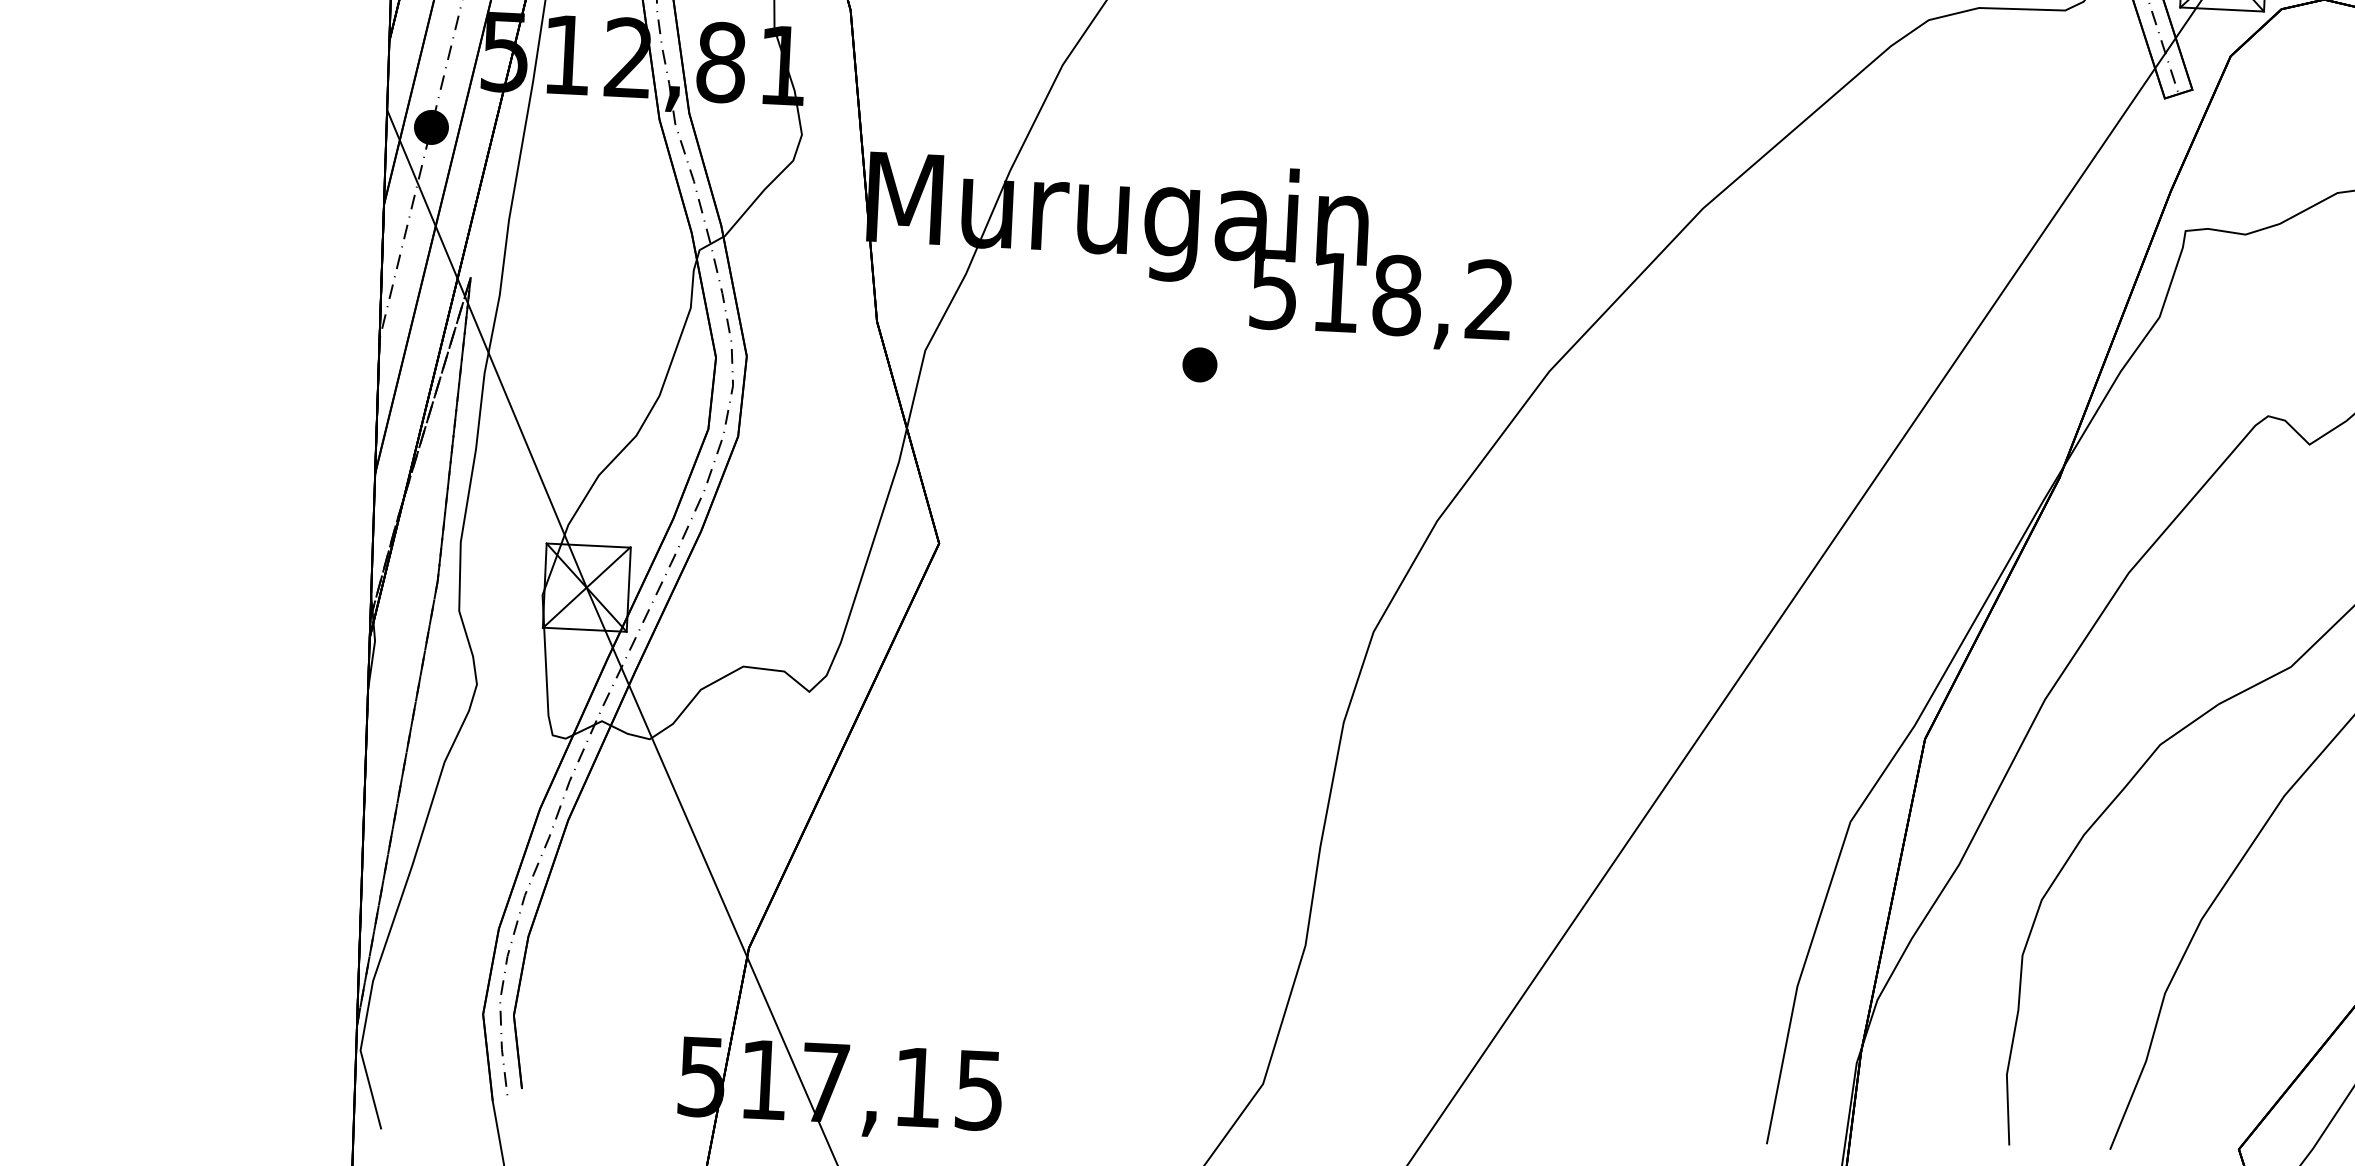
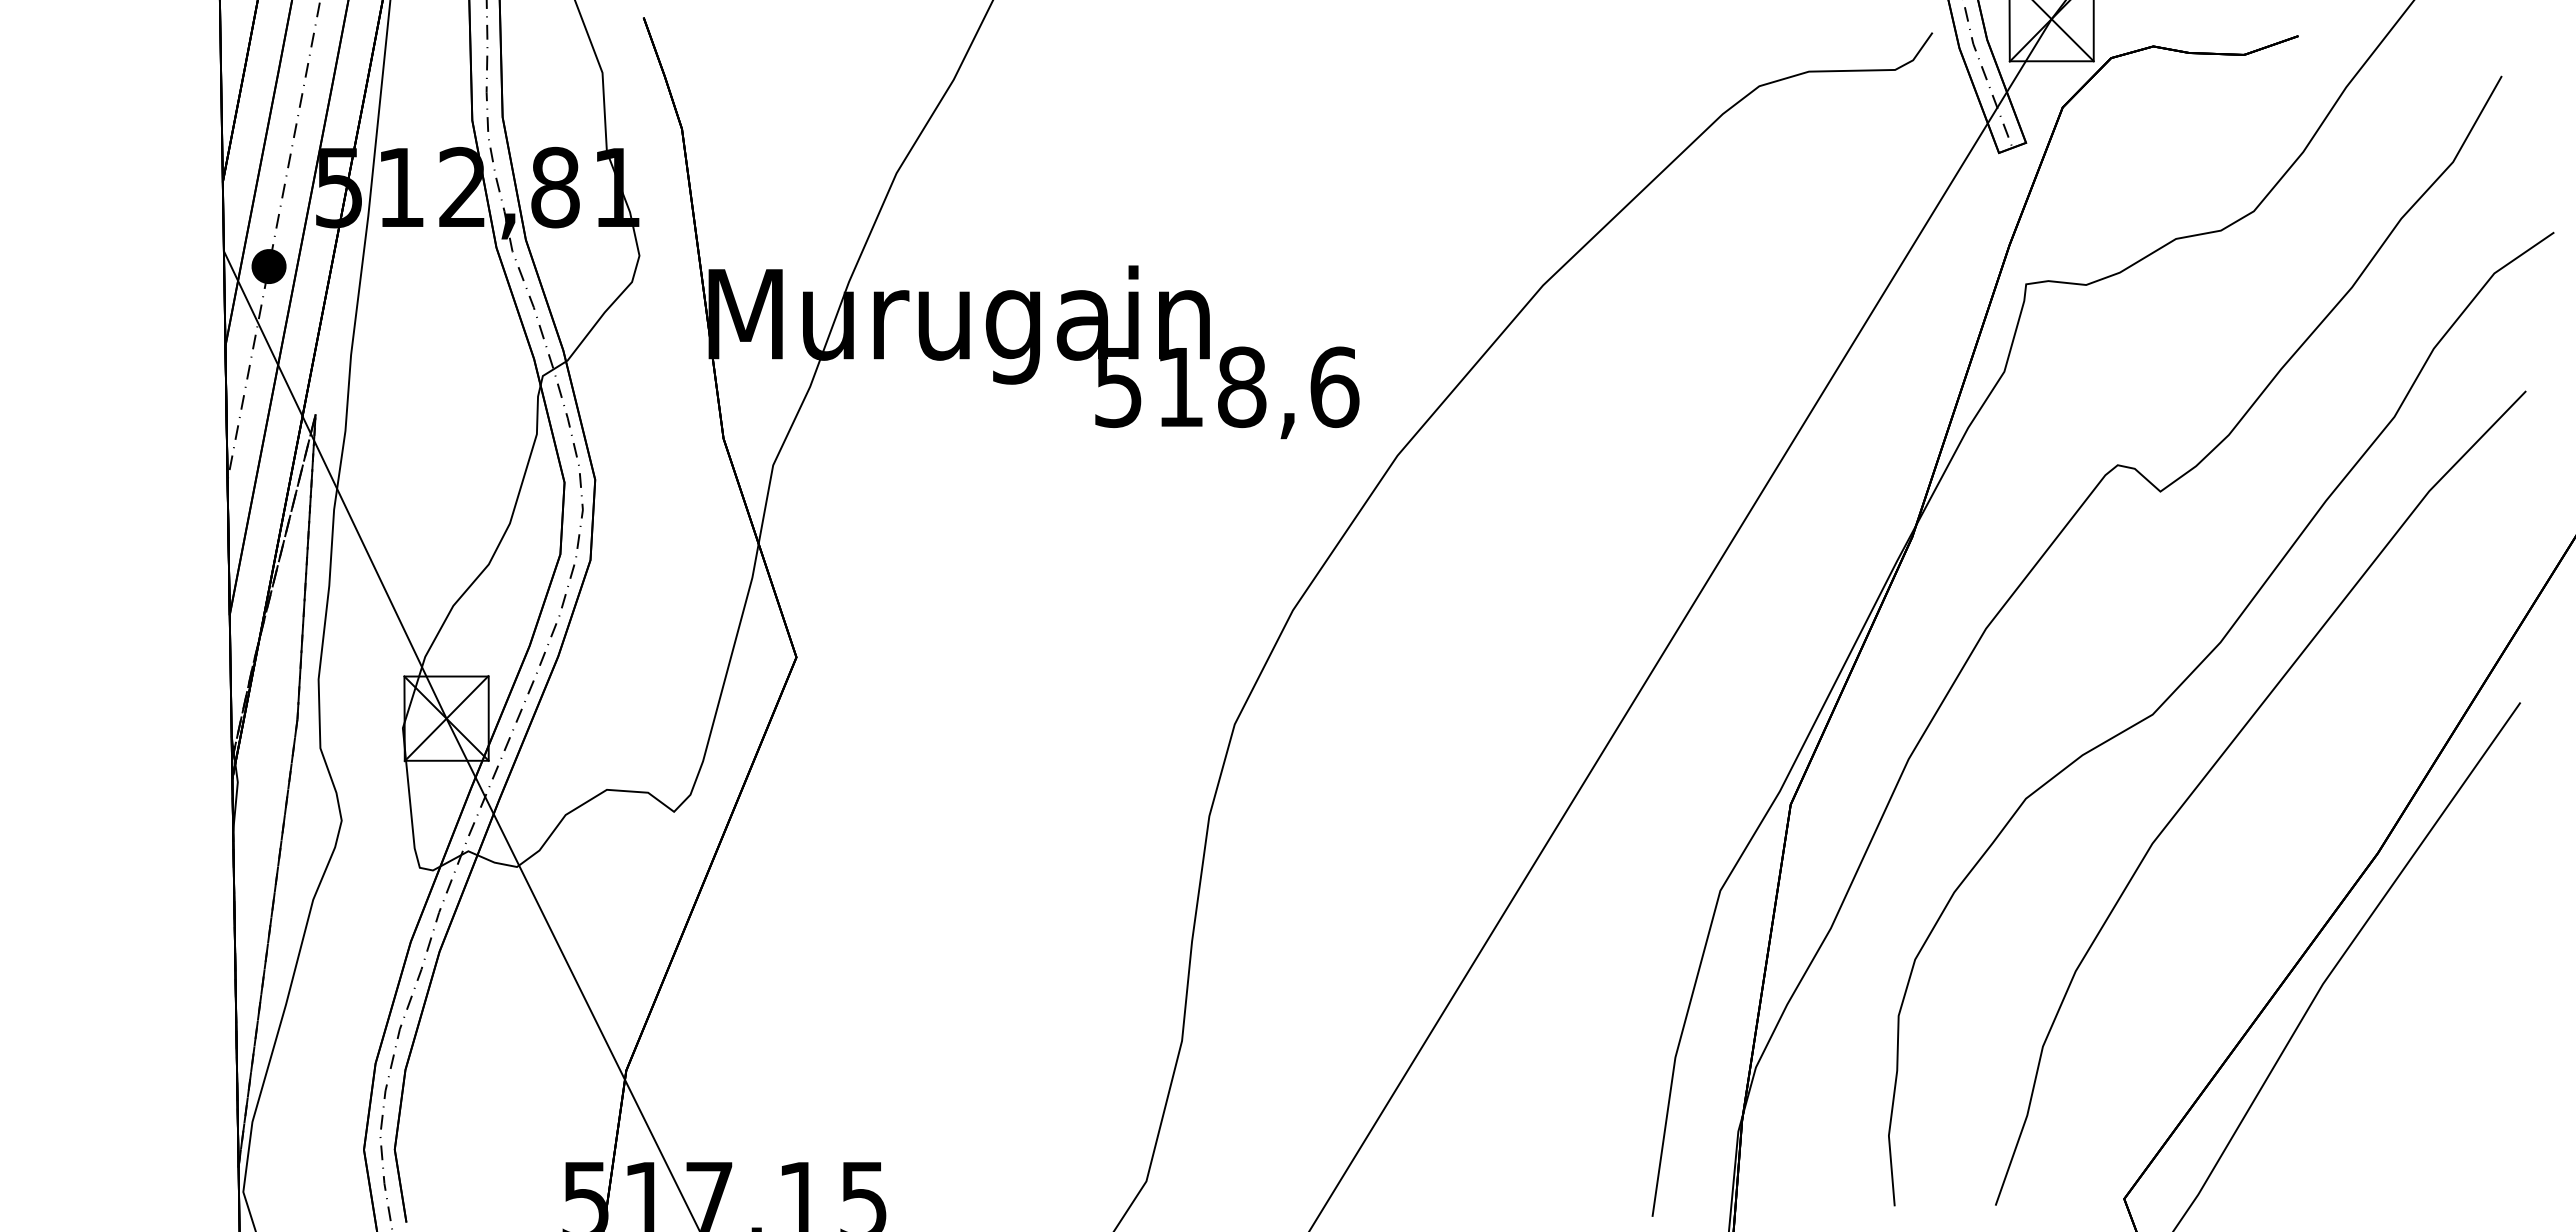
text: (1489, 300) -> (1334, 387), 518,2 -> 518,6
part: (1199, 364) -> (1047, 465), removed

